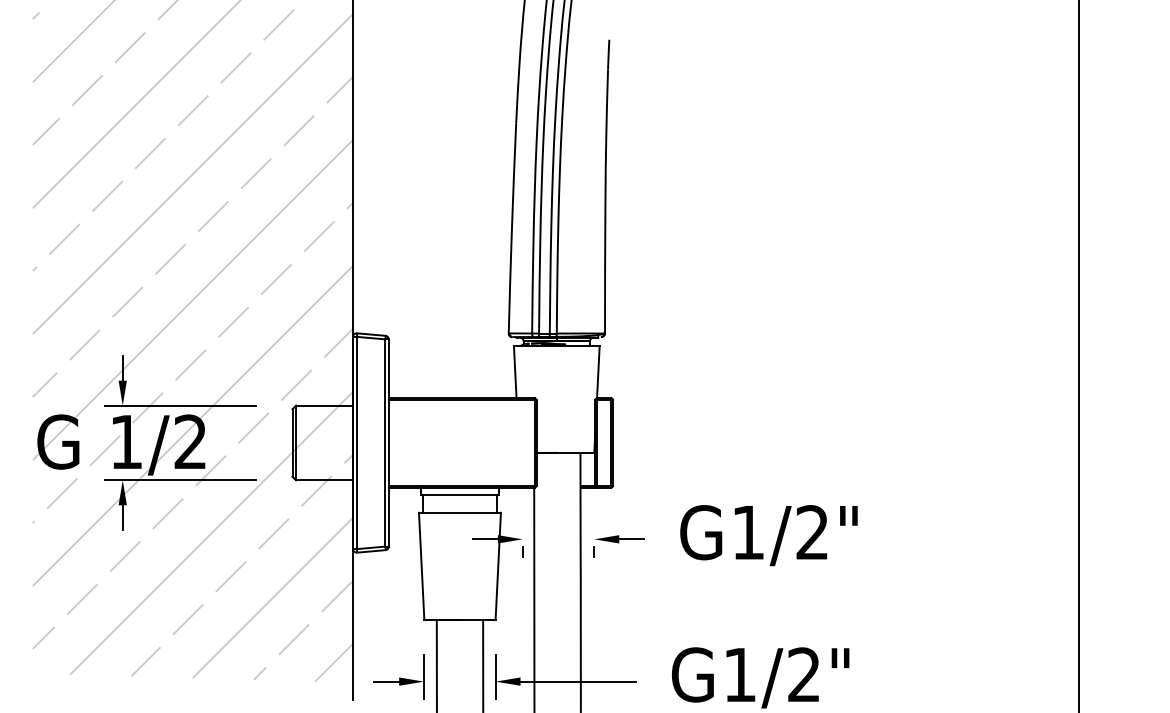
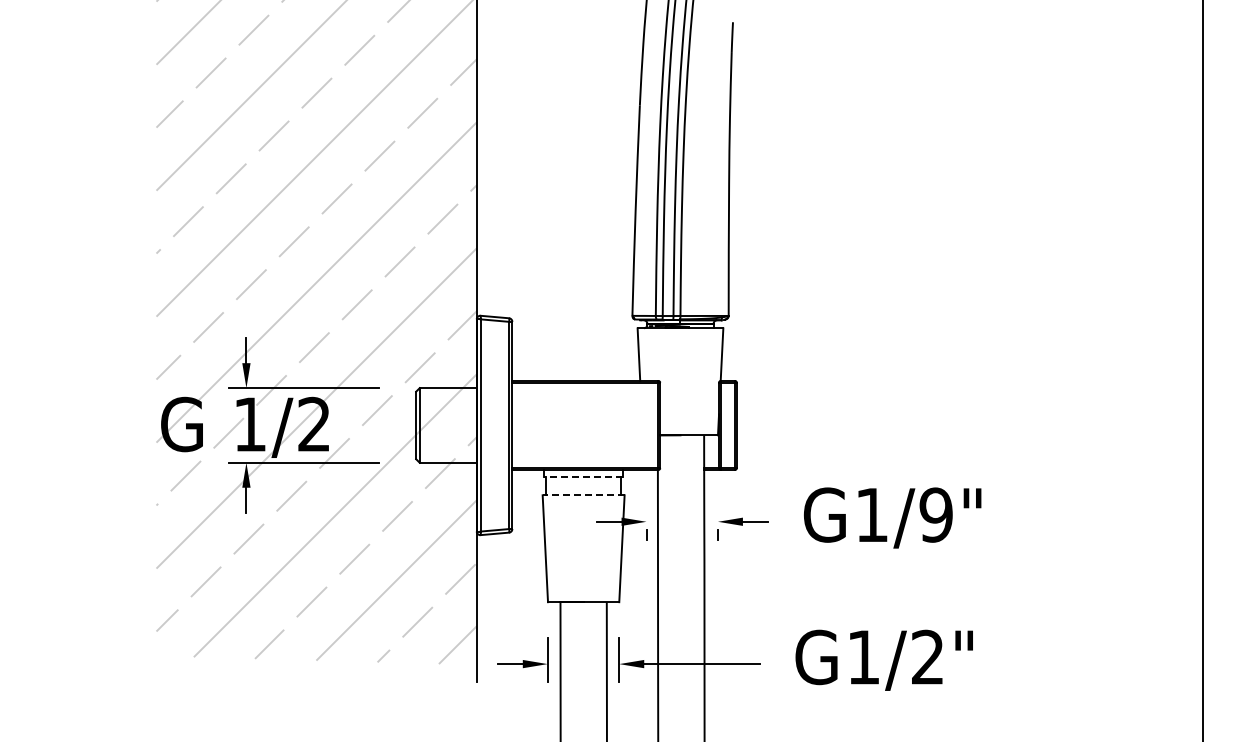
line: (459, 495) -> (583, 477), solid -> dashed
line: (459, 513) -> (583, 495), solid -> dashed
text: (811, 532) -> (935, 514), G1/2" -> G1/9"

